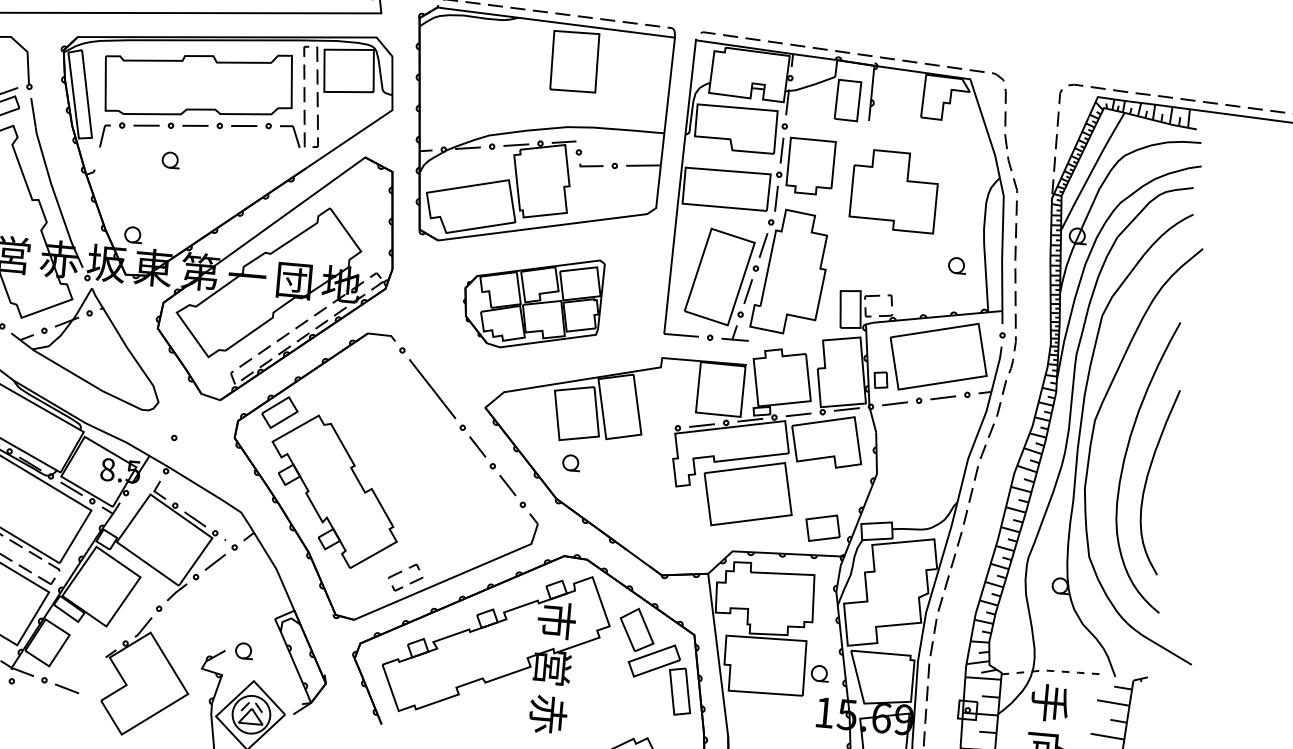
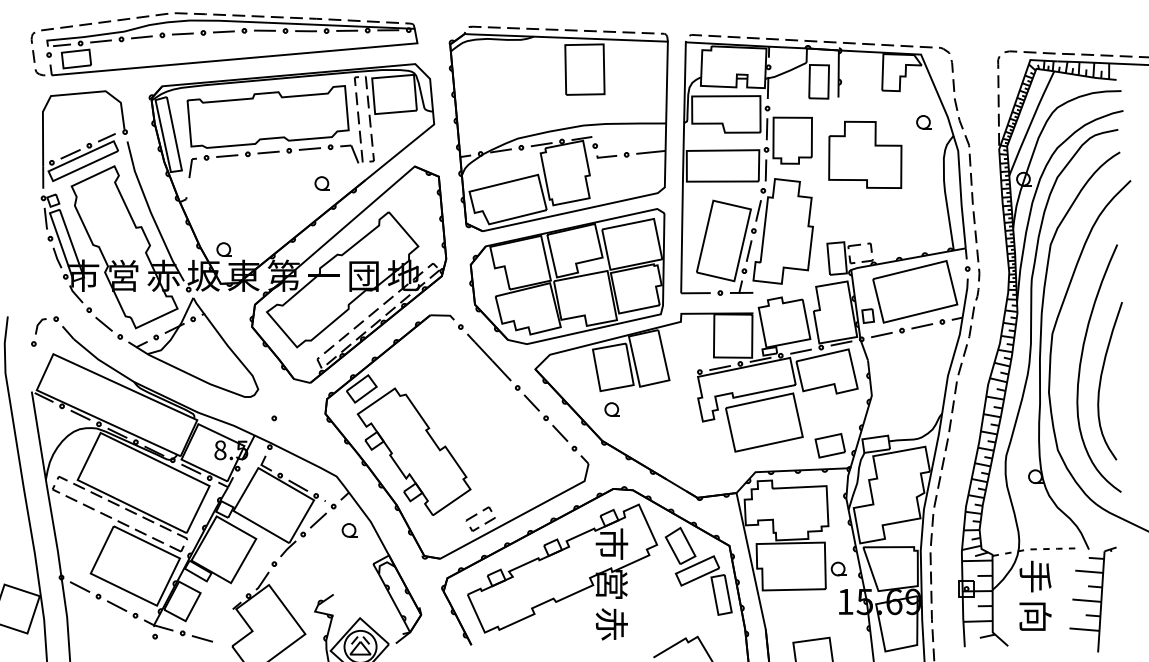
part: (169, 160) -> (321, 183), moved
part: (956, 265) -> (923, 122), moved
part: (532, 302) -> (567, 276), size x1.67
part: (244, 651) -> (349, 530), moved

